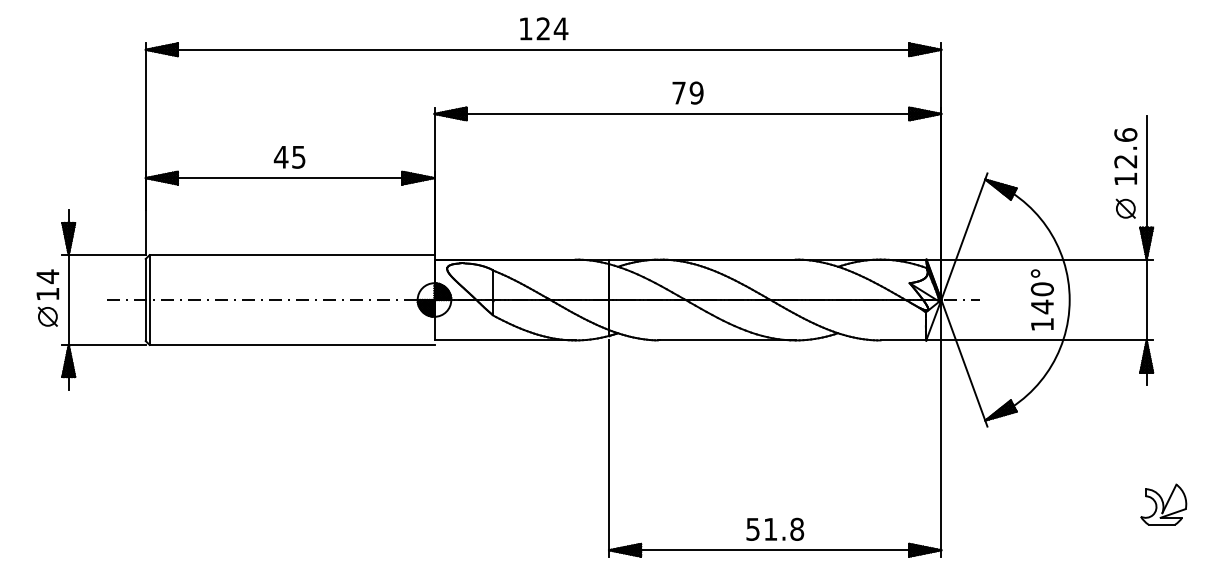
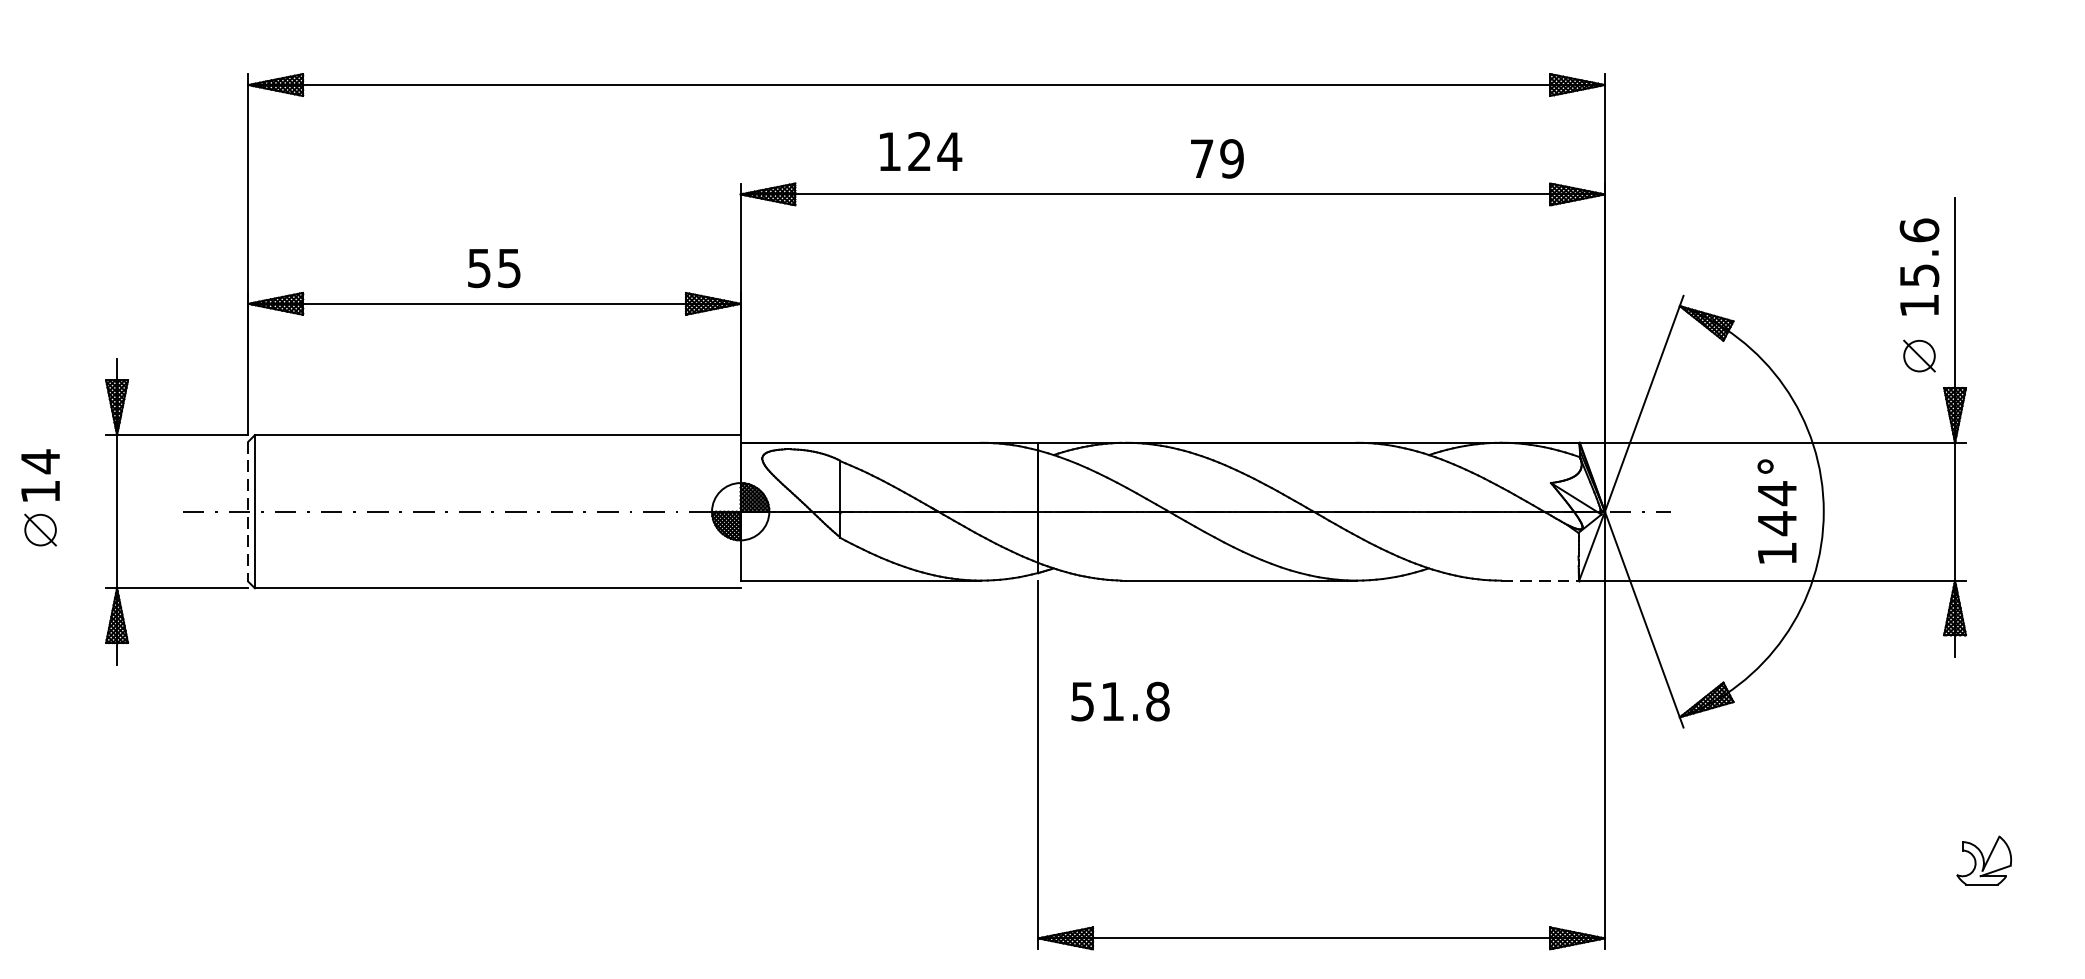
text: (544, 28) -> (921, 151), moved
text: (687, 92) -> (1216, 157), moved
text: (280, 157) -> (478, 268), 45 -> 55
text: (1125, 161) -> (1918, 275), 12.6 -> 15.6
text: (1041, 289) -> (1775, 493), 140° -> 144°
part: (47, 297) -> (39, 497), moved
line: (145, 300) -> (247, 512), solid -> dashed
line: (903, 340) -> (1540, 580), solid -> dashed
part: (1163, 504) -> (1983, 860), size x0.7
text: (775, 528) -> (1120, 700), moved

